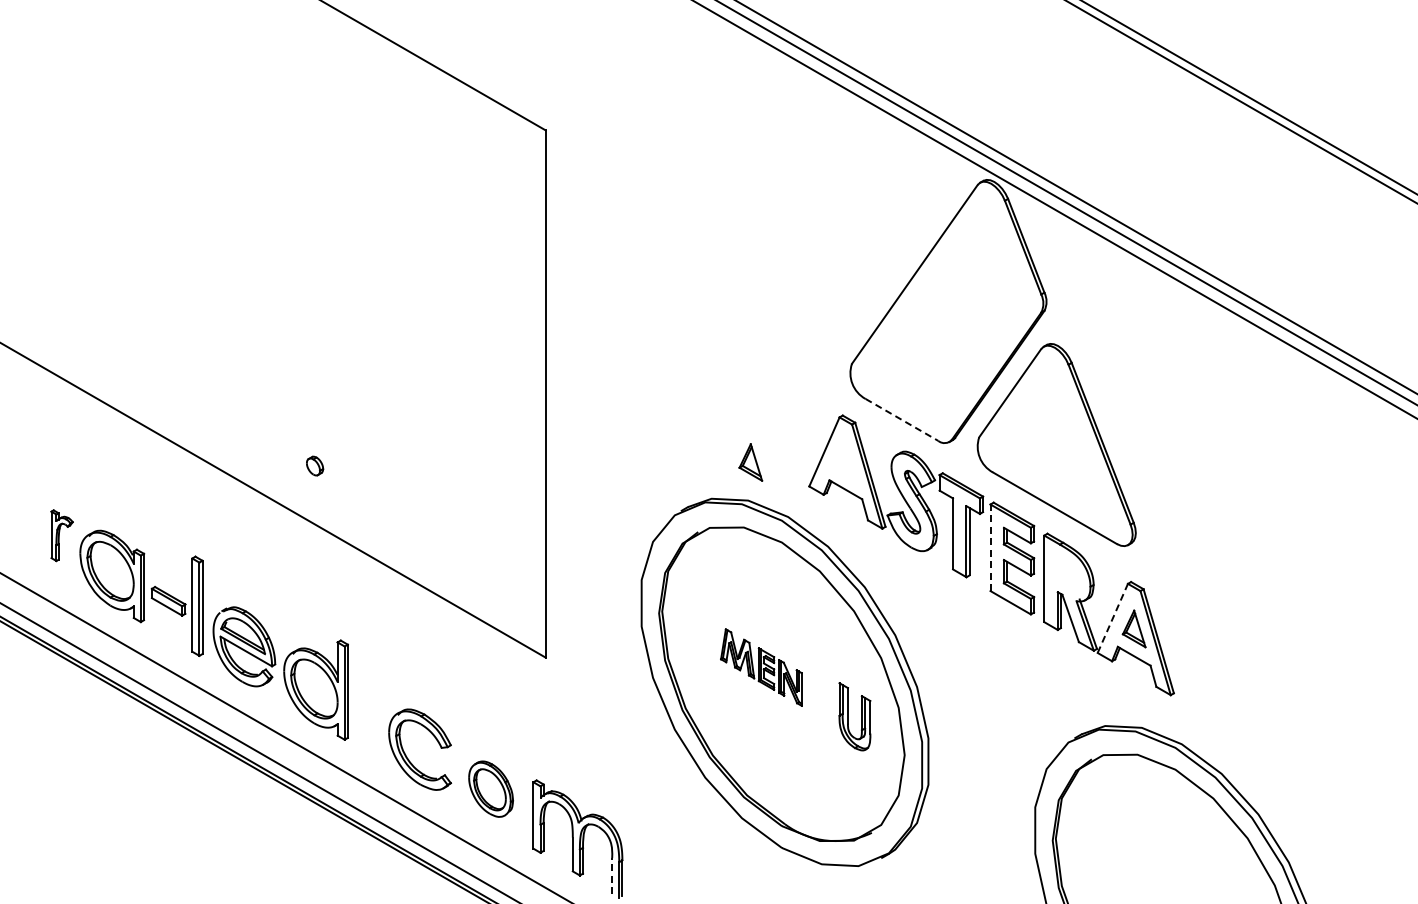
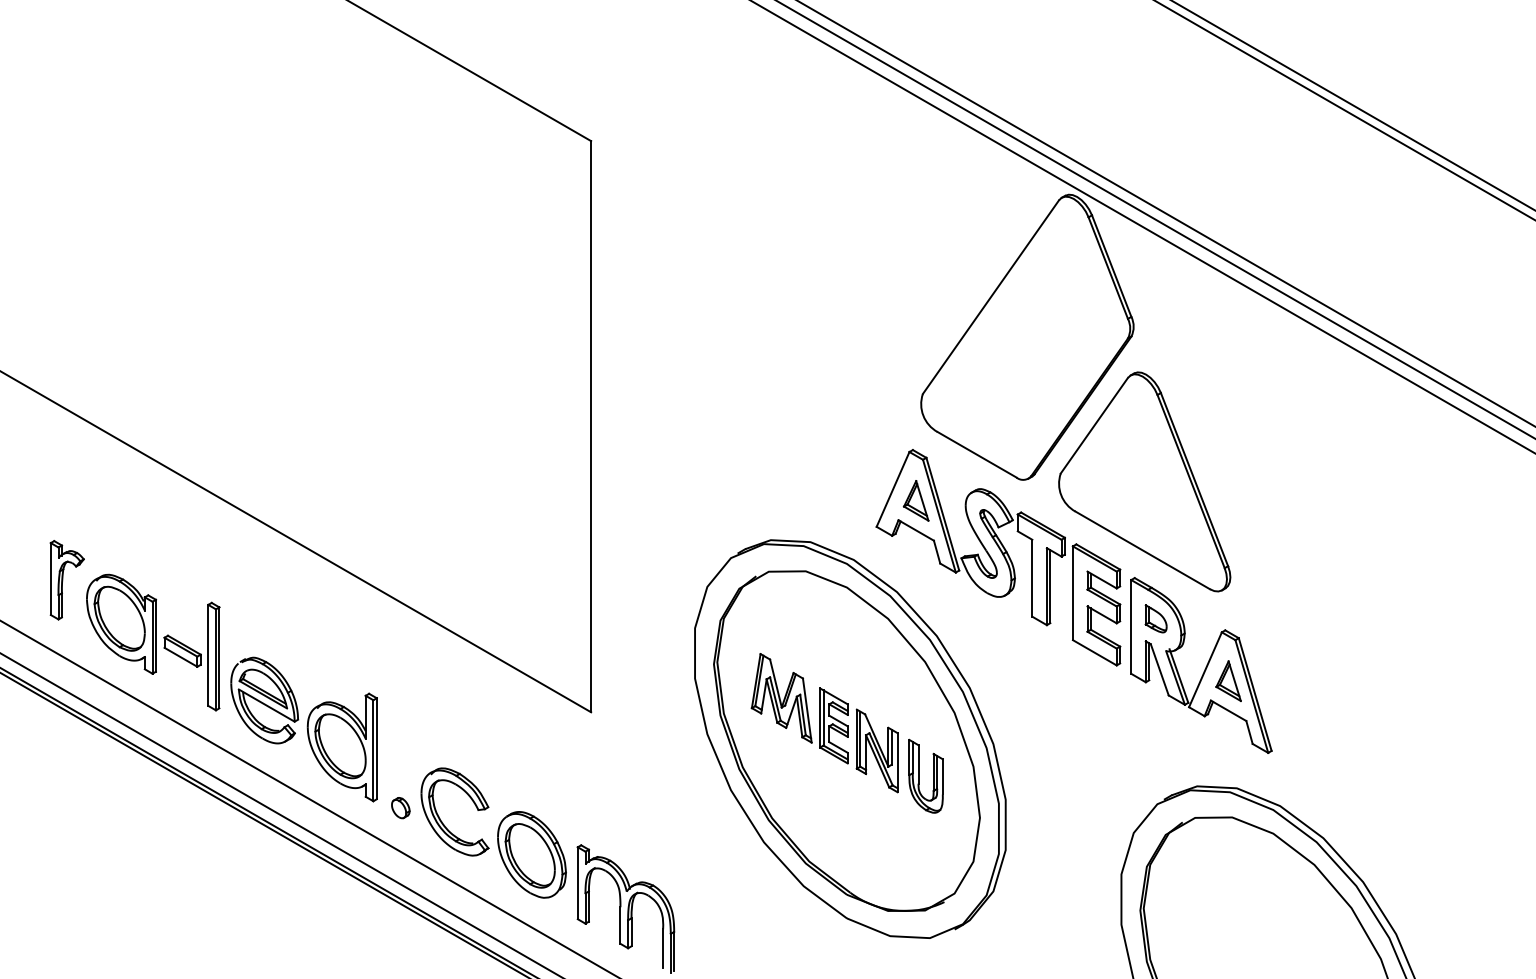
line: (902, 419) -> (977, 454), dashed -> solid
part: (750, 462) -> (915, 500), moved
part: (315, 465) -> (401, 807), moved
part: (61, 535) -> (66, 579), size x1.43
line: (990, 547) -> (1072, 592), dashed -> solid
part: (1066, 570) -> (1155, 617), added
line: (1112, 618) -> (1205, 669), dashed -> solid
part: (761, 667) -> (824, 722), size x1.67
part: (490, 788) -> (531, 854), size x1.43
line: (612, 875) -> (663, 948), dashed -> solid

